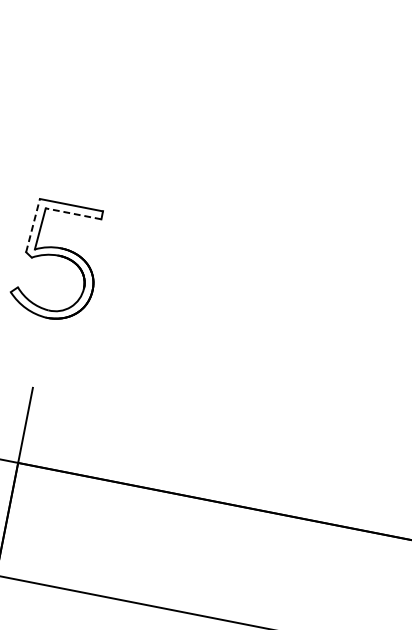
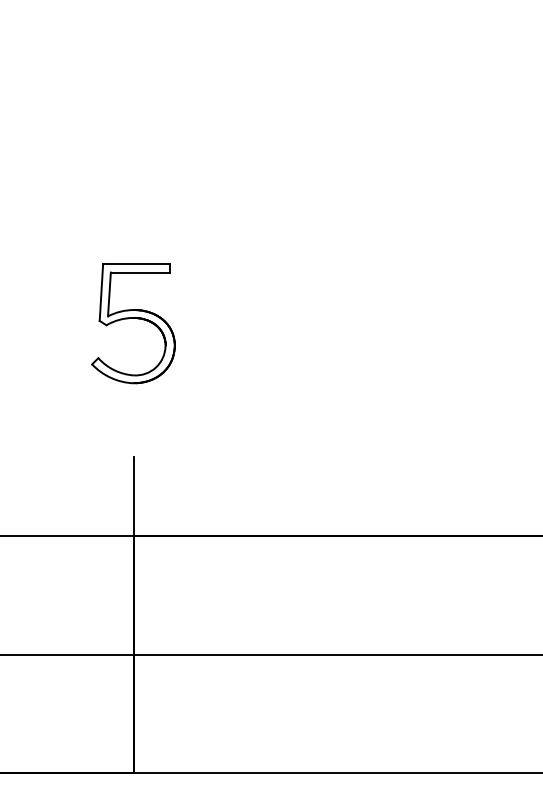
line: (72, 213) -> (139, 272), dashed -> solid
line: (33, 225) -> (101, 292), dashed -> solid

